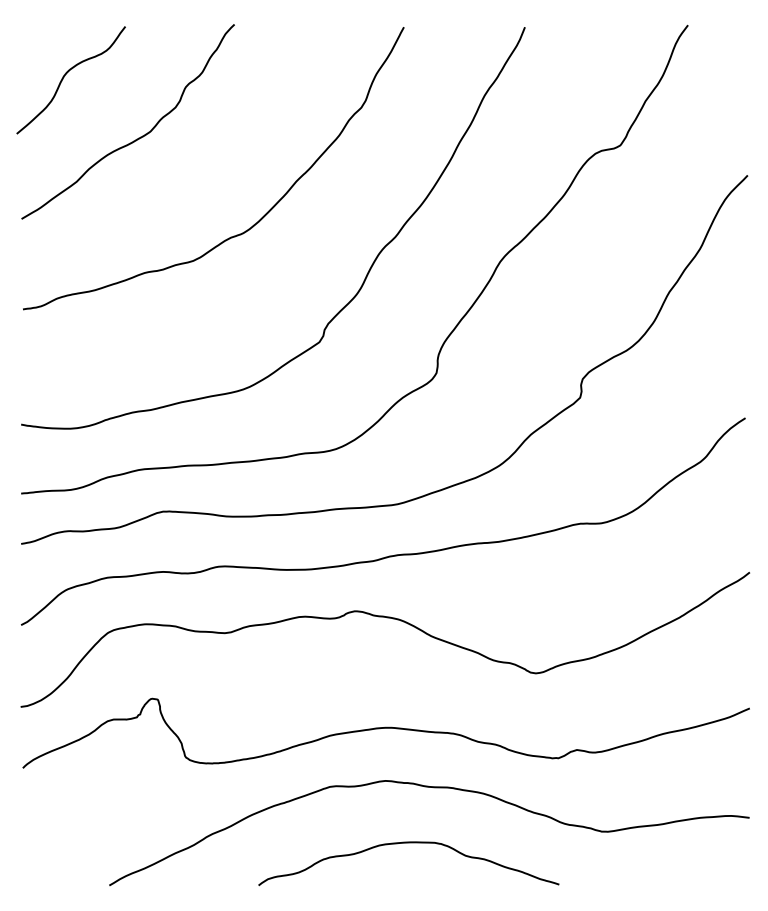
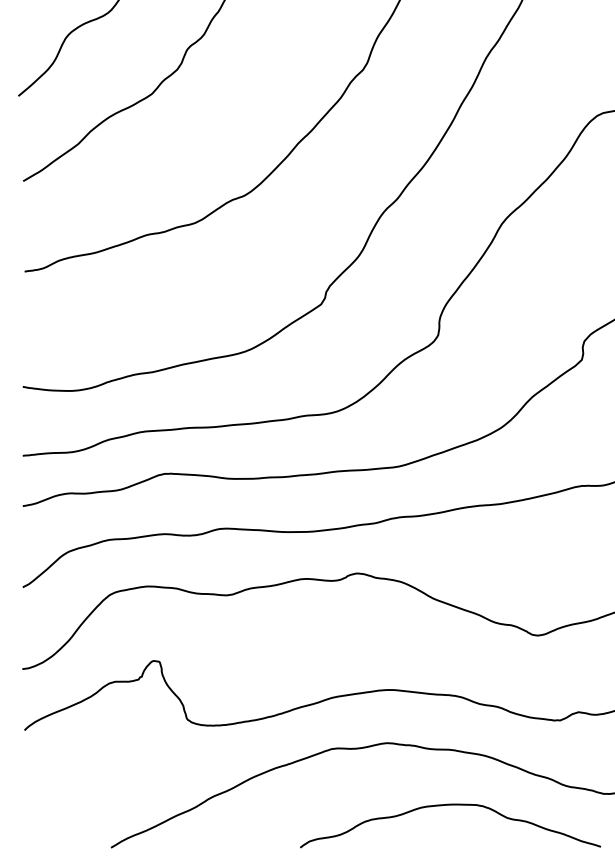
curve: (408, 843) -> (450, 805), moved

